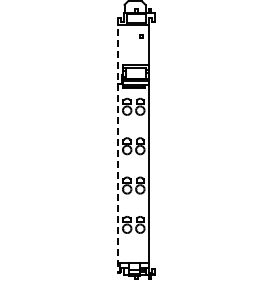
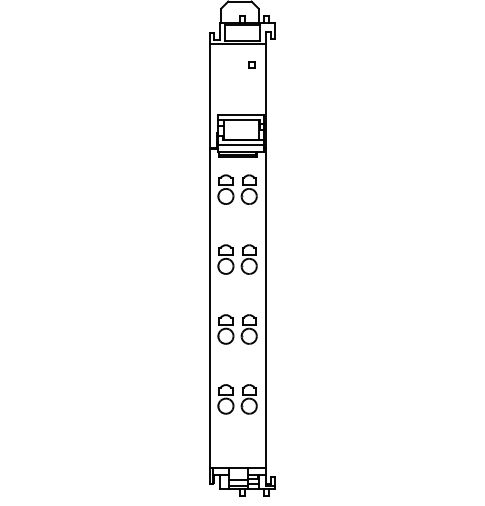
line: (118, 145) -> (210, 258), dashed -> solid

